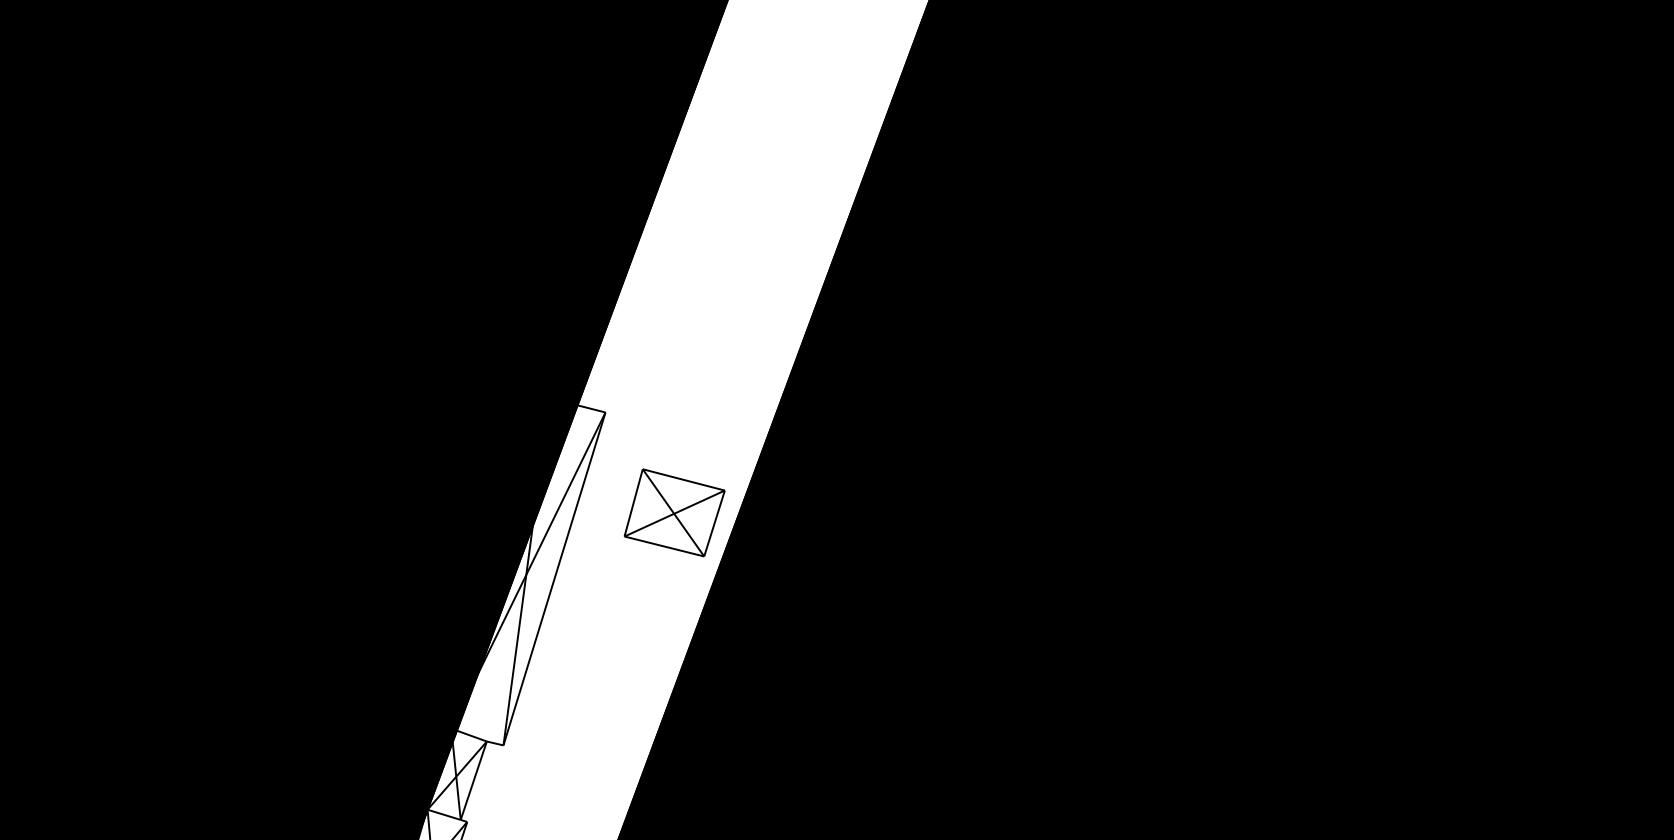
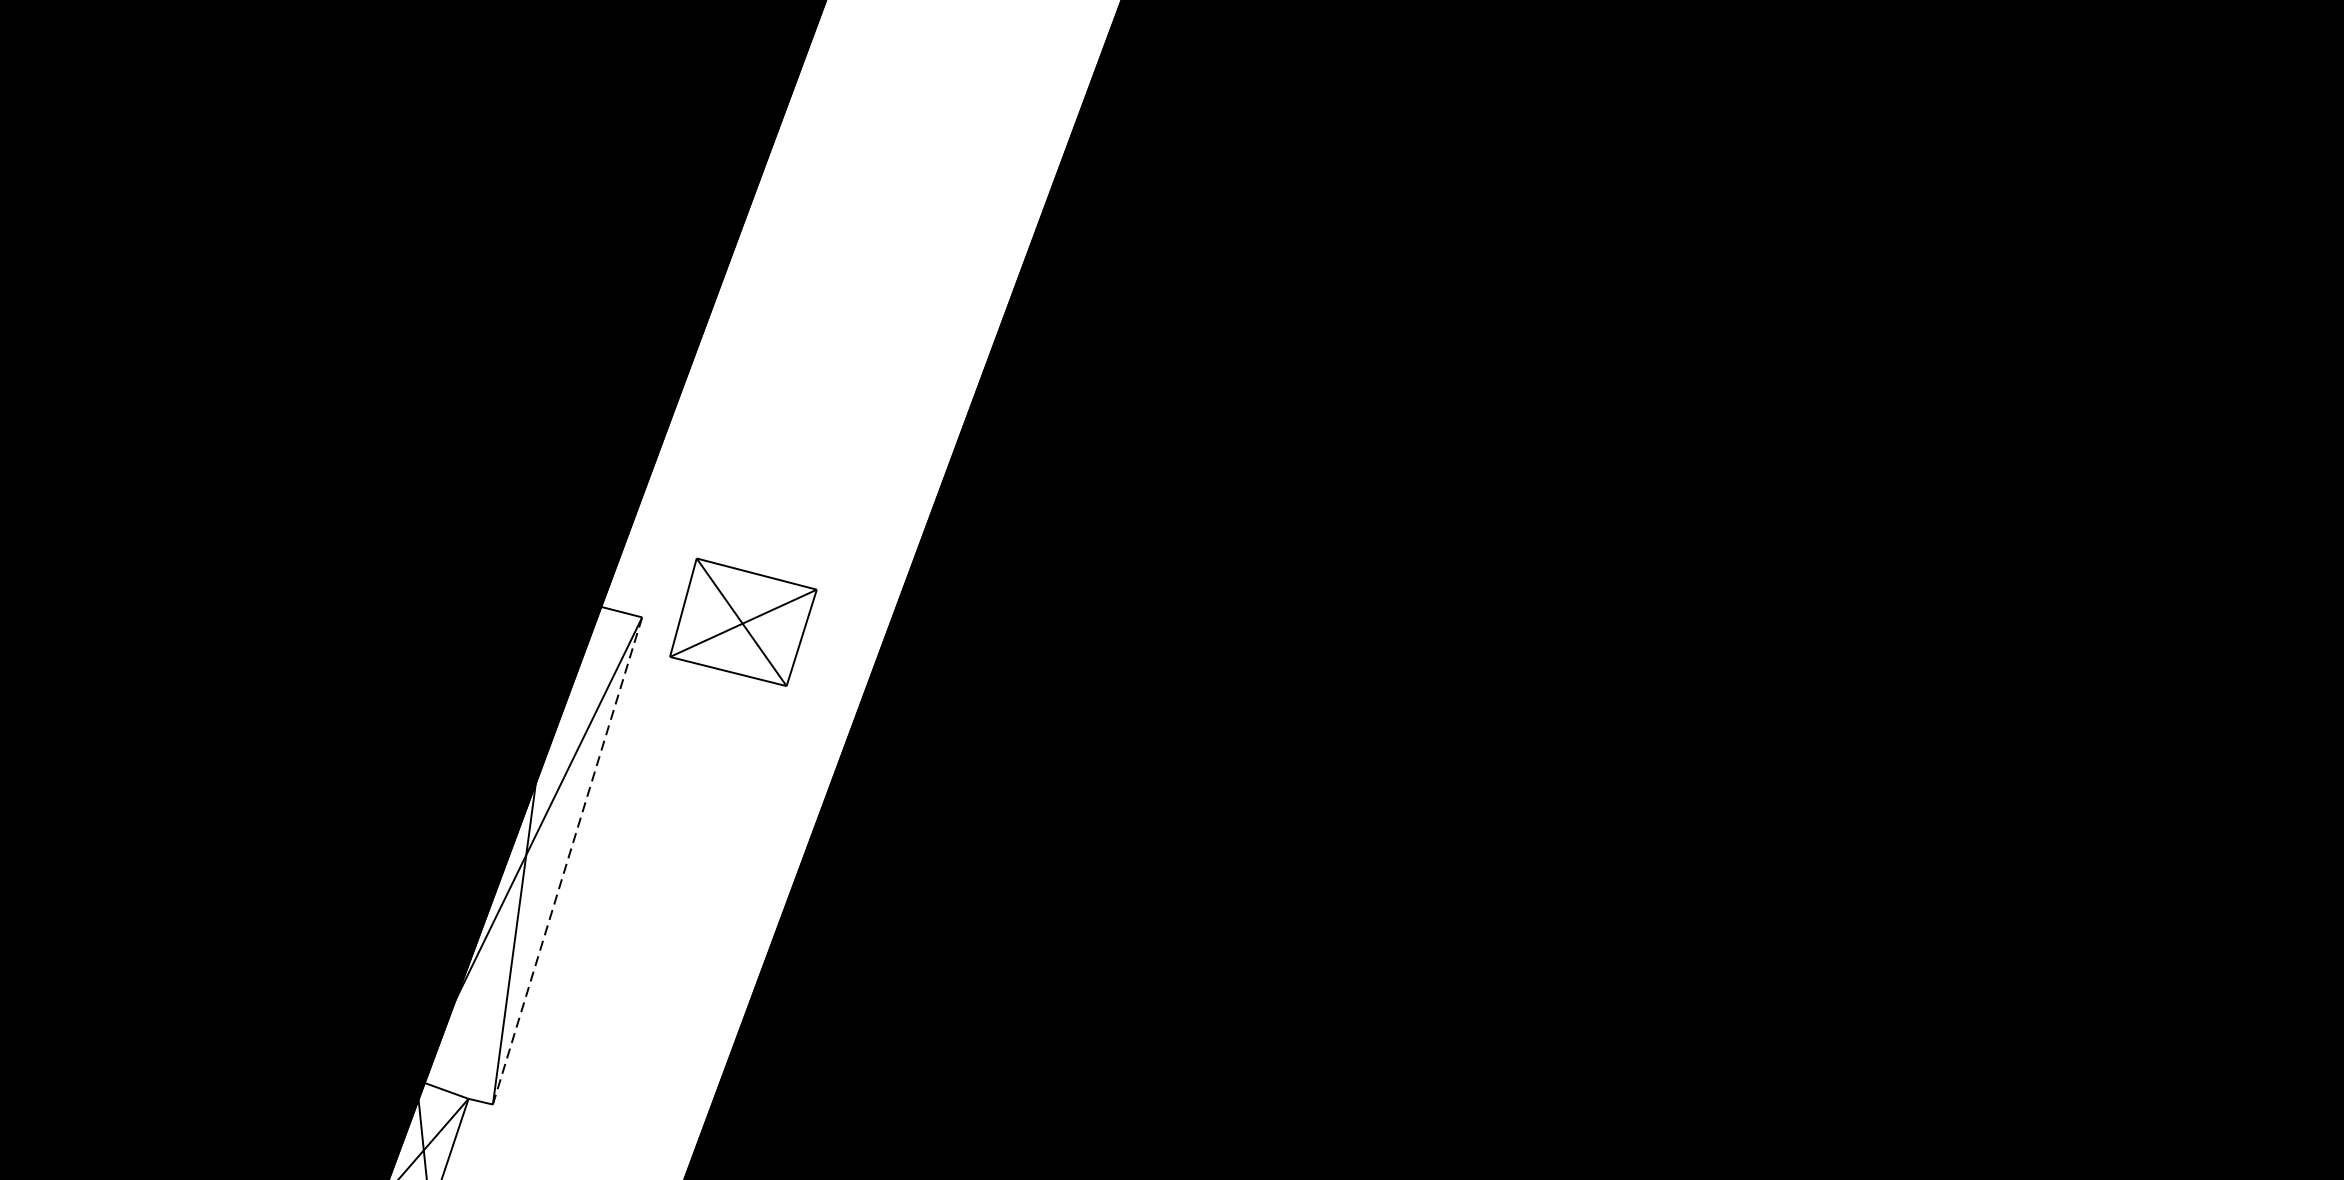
part: (674, 512) -> (743, 621), moved
line: (554, 578) -> (567, 860), solid -> dashed

